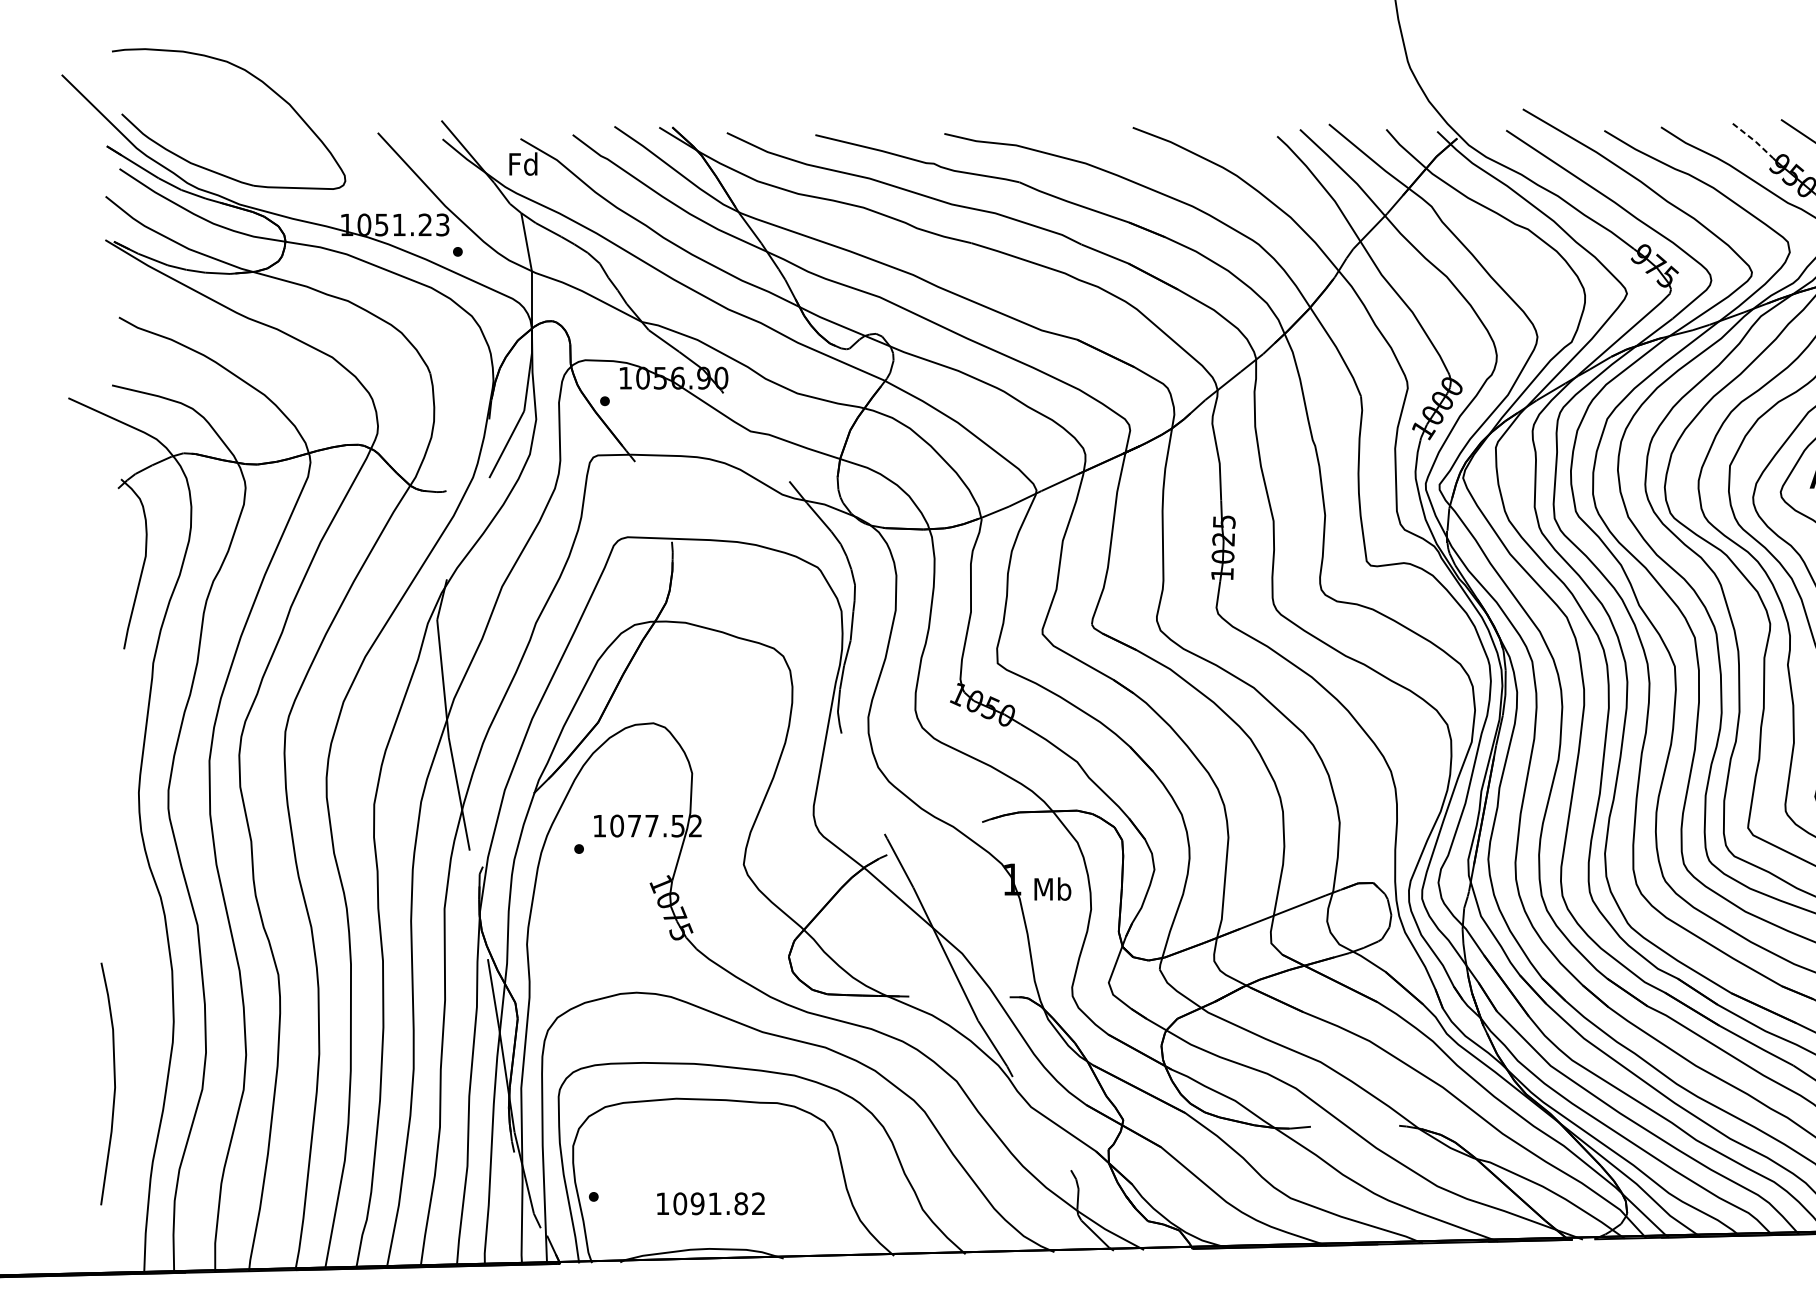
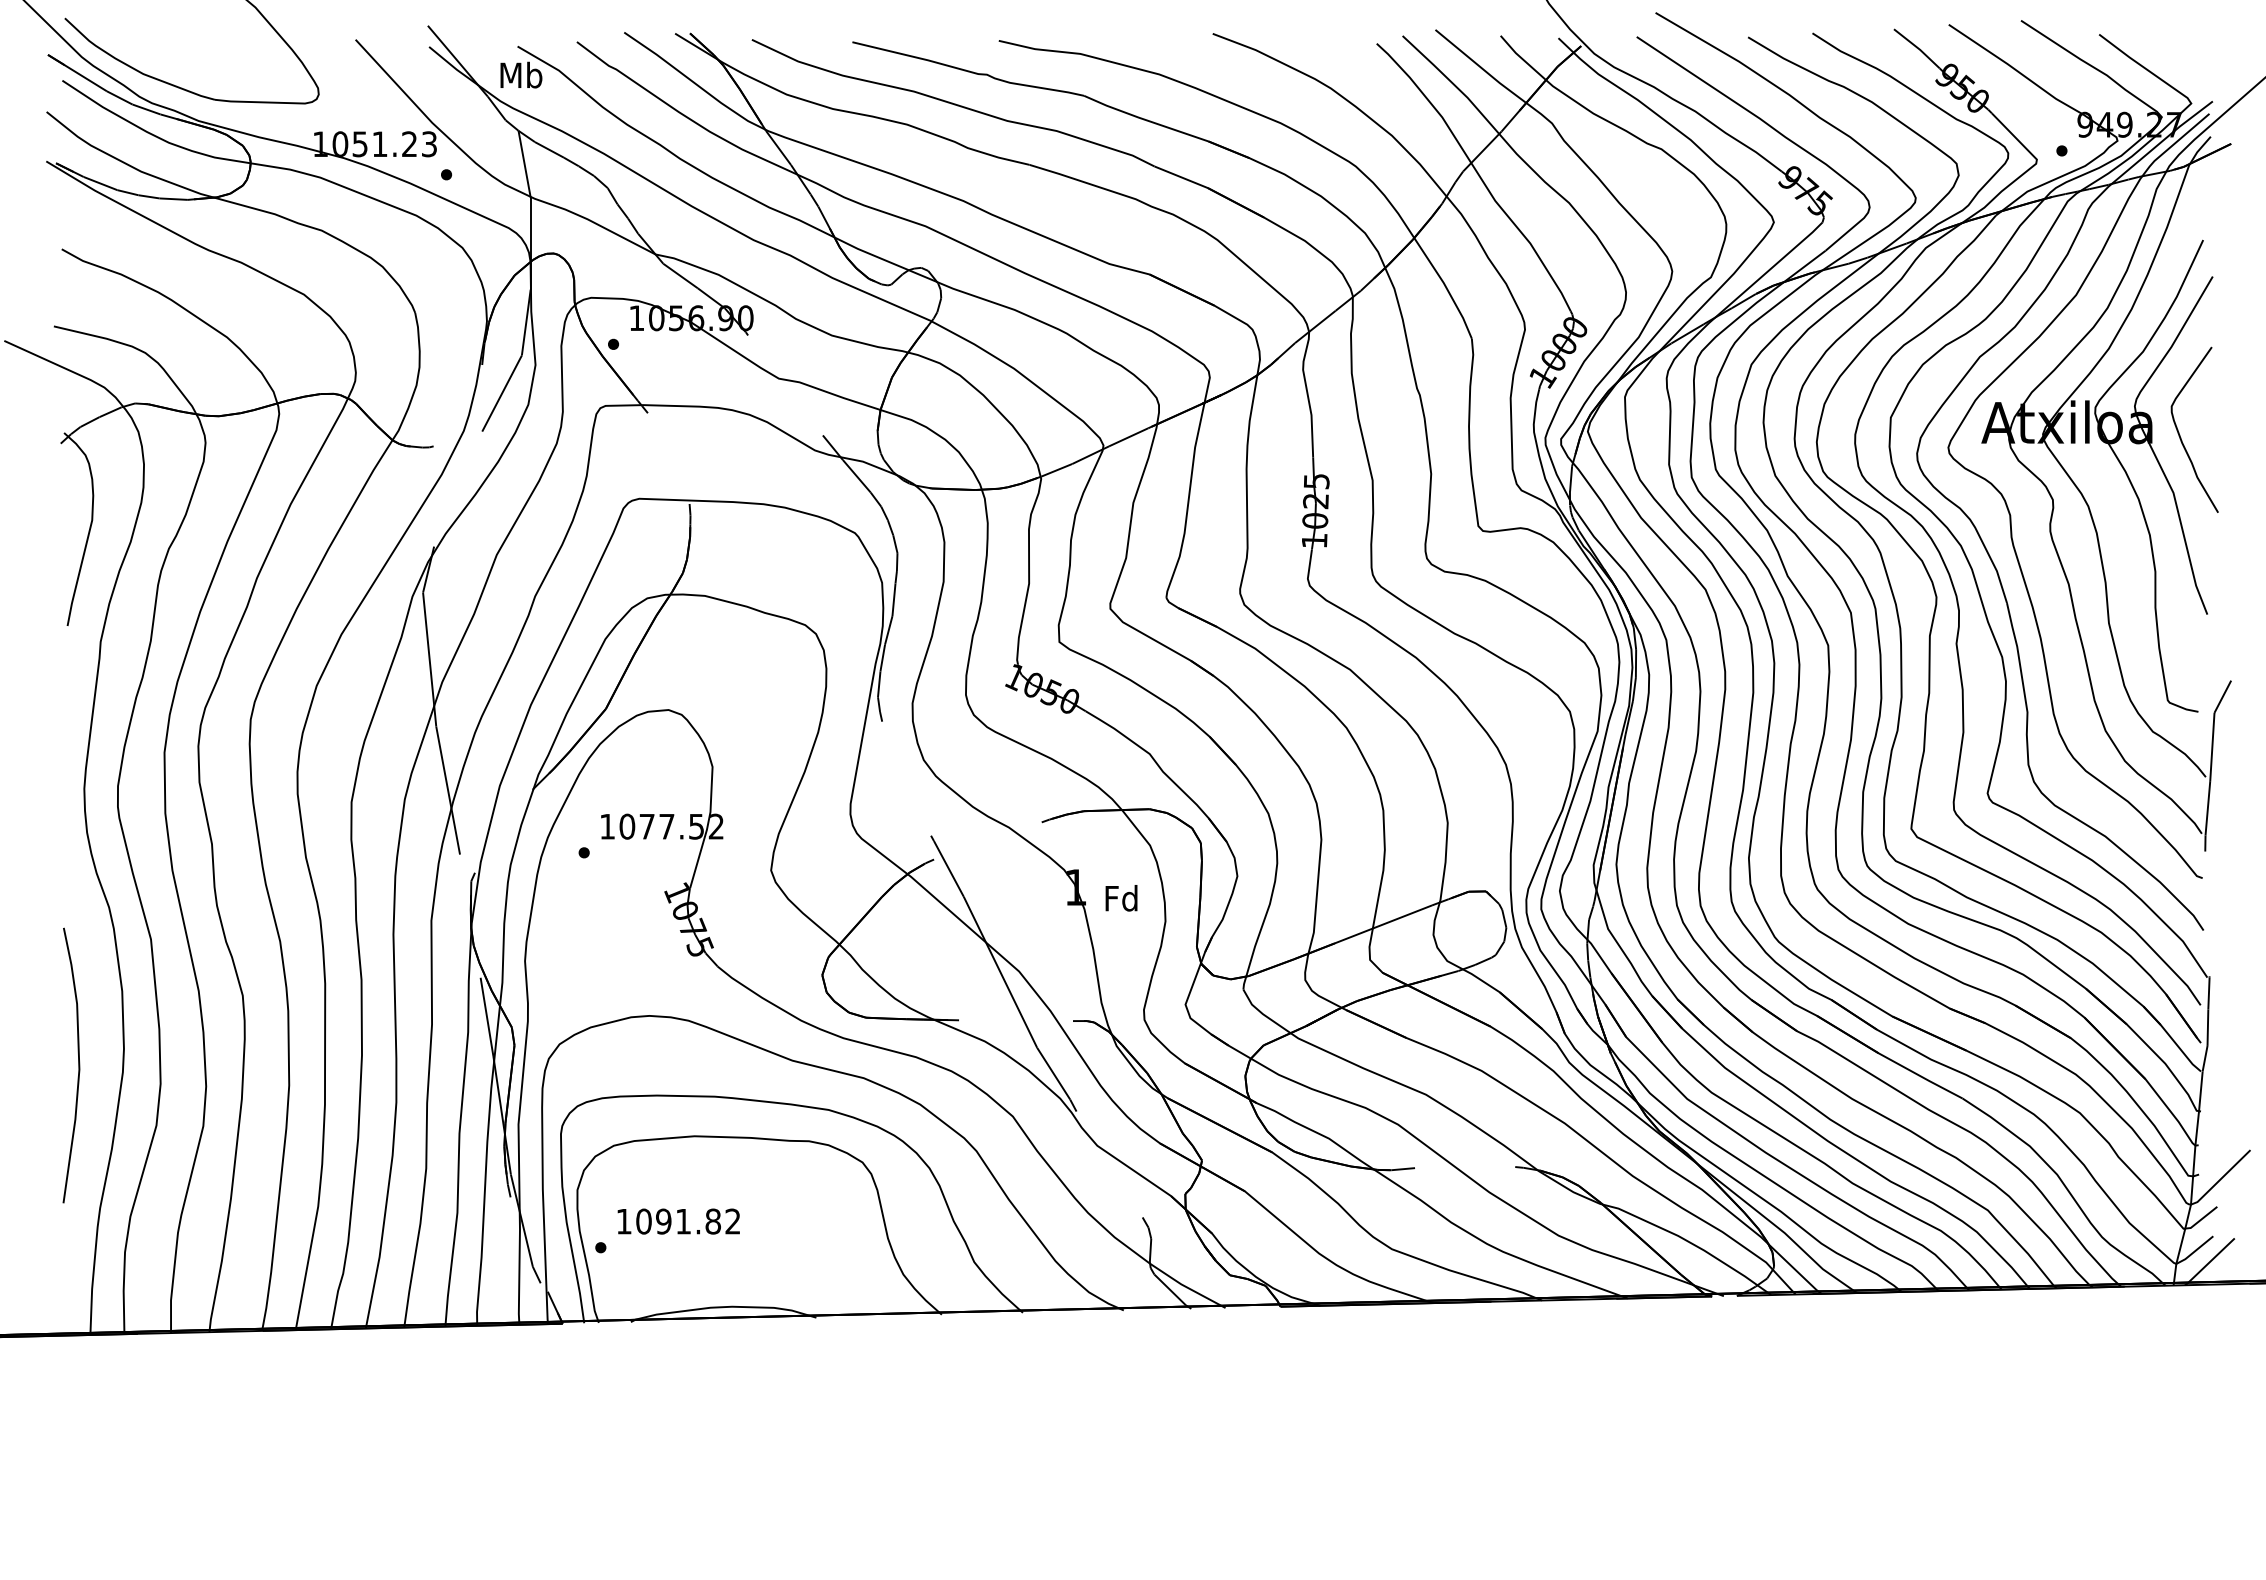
line: (1753, 140) -> (1917, 48), dashed -> solid
text: (523, 163) -> (521, 74), Fd -> Mb
text: (1052, 889) -> (1121, 898), Mb -> Fd
curve: (114, 1083) -> (78, 1065), moved
text: (710, 1203) -> (678, 1221), moved

